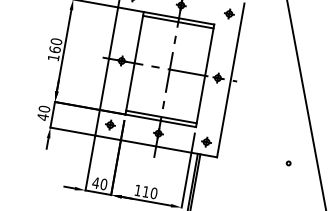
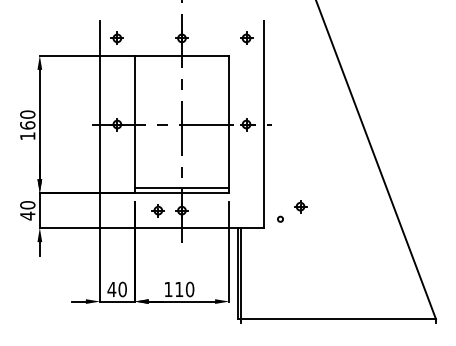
line: (178, 21) -> (181, 60), removed
part: (109, 124) -> (157, 210), moved
part: (206, 142) -> (300, 206), moved
circle: (288, 162) -> (280, 218), moved

